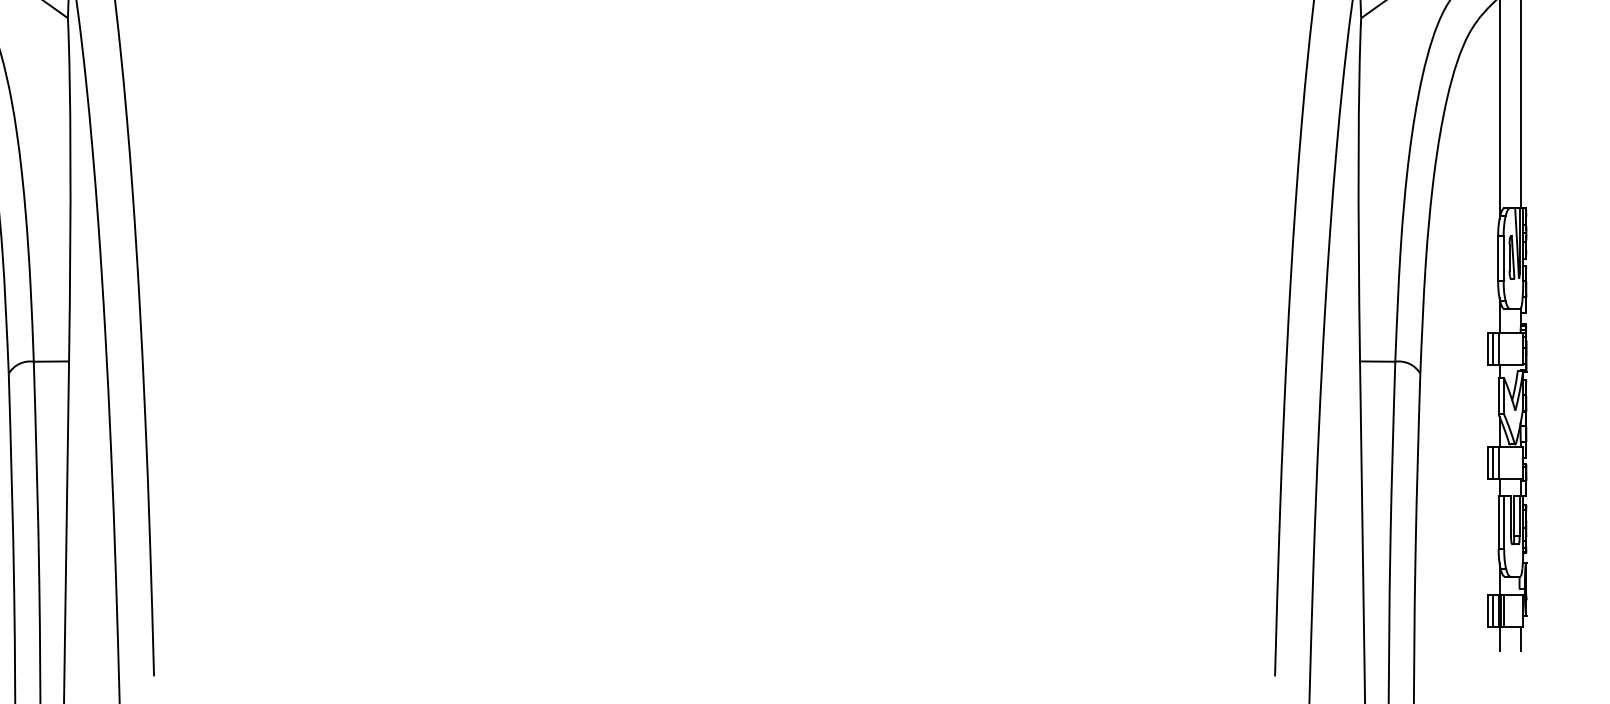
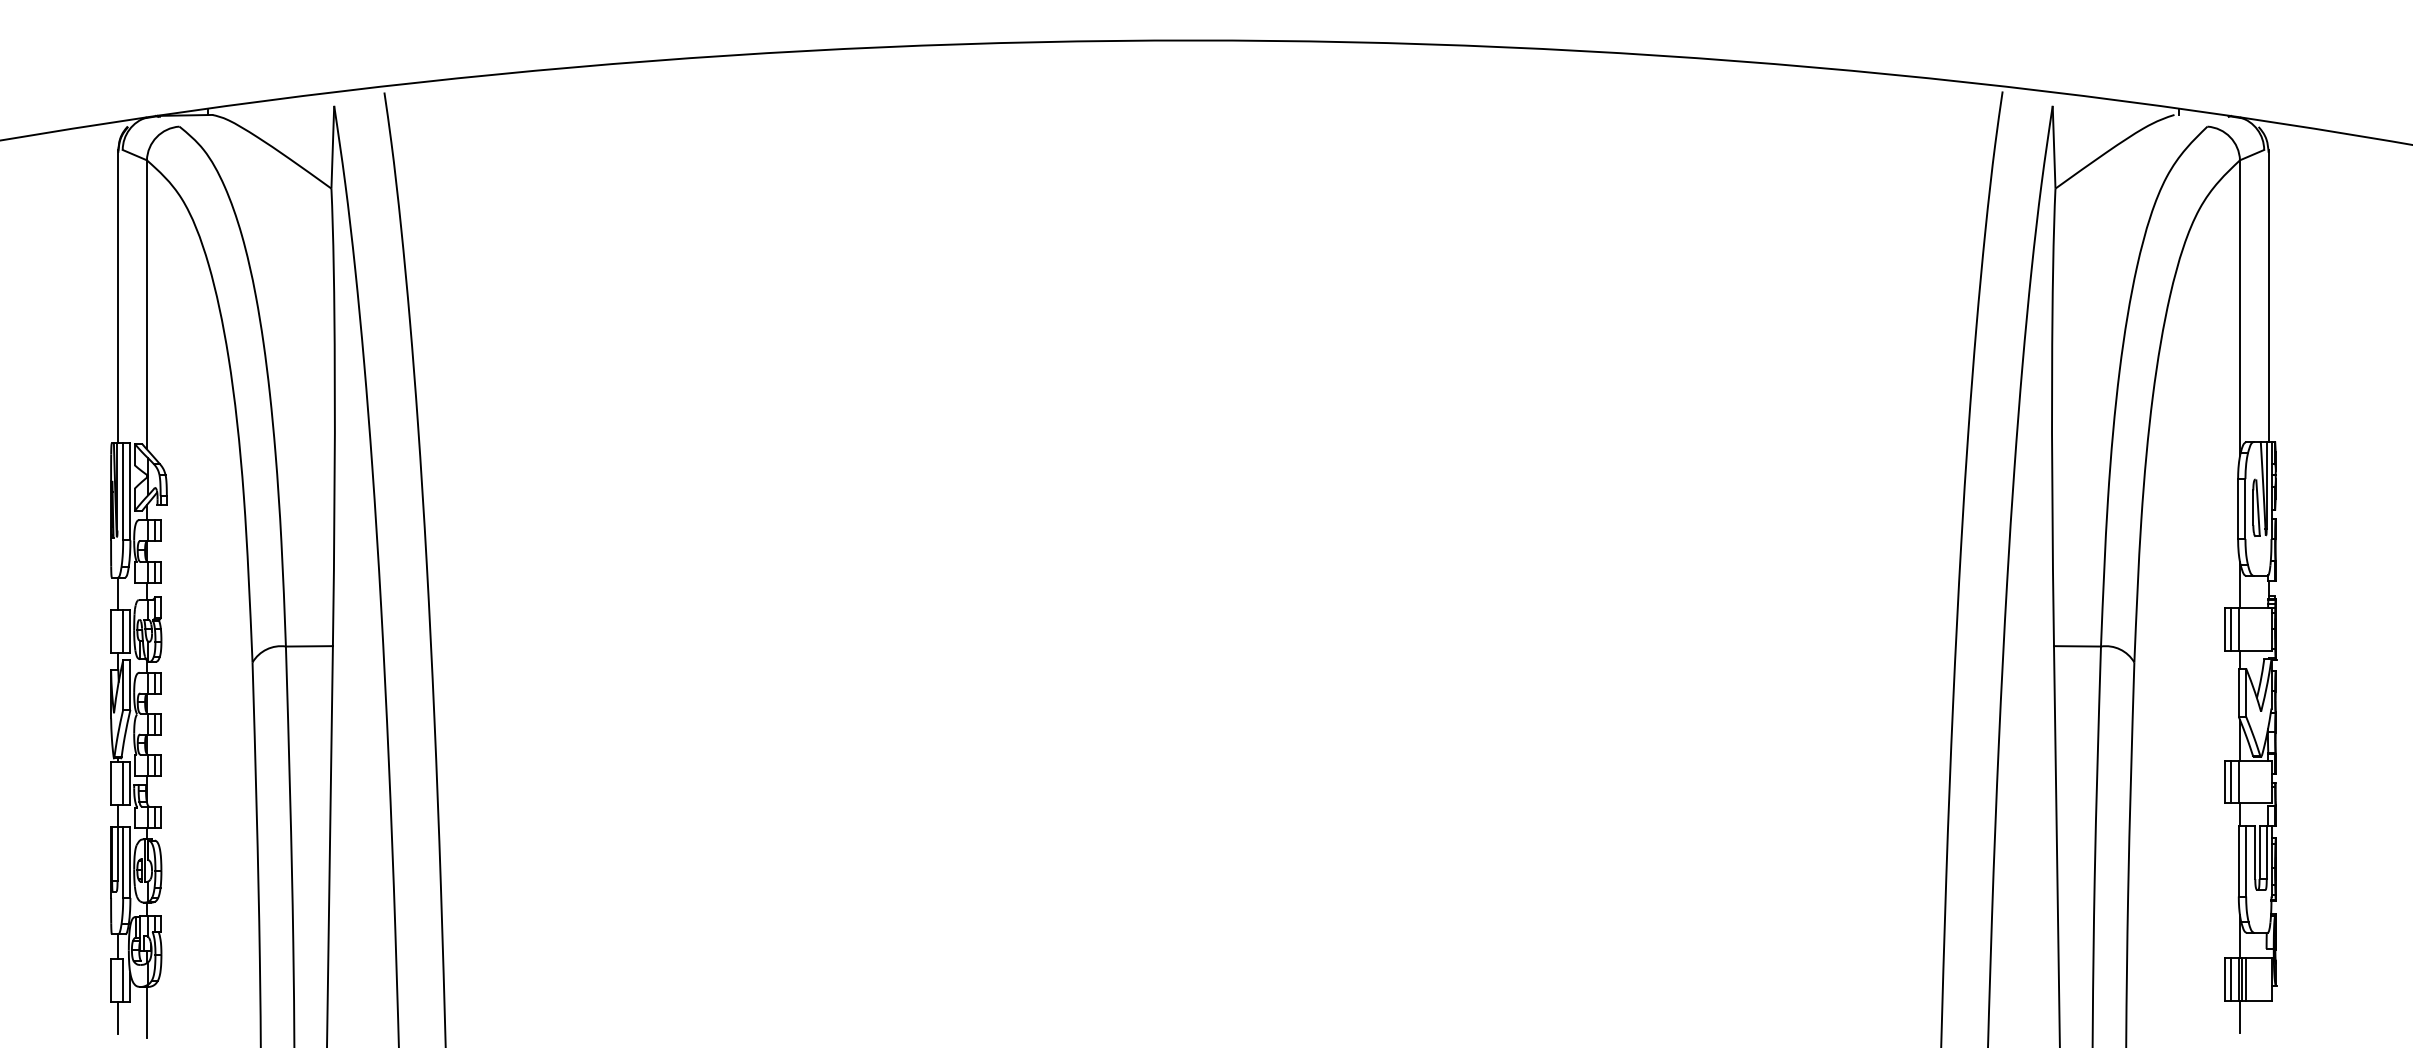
line: (1520, 639) -> (2268, 1016), removed

